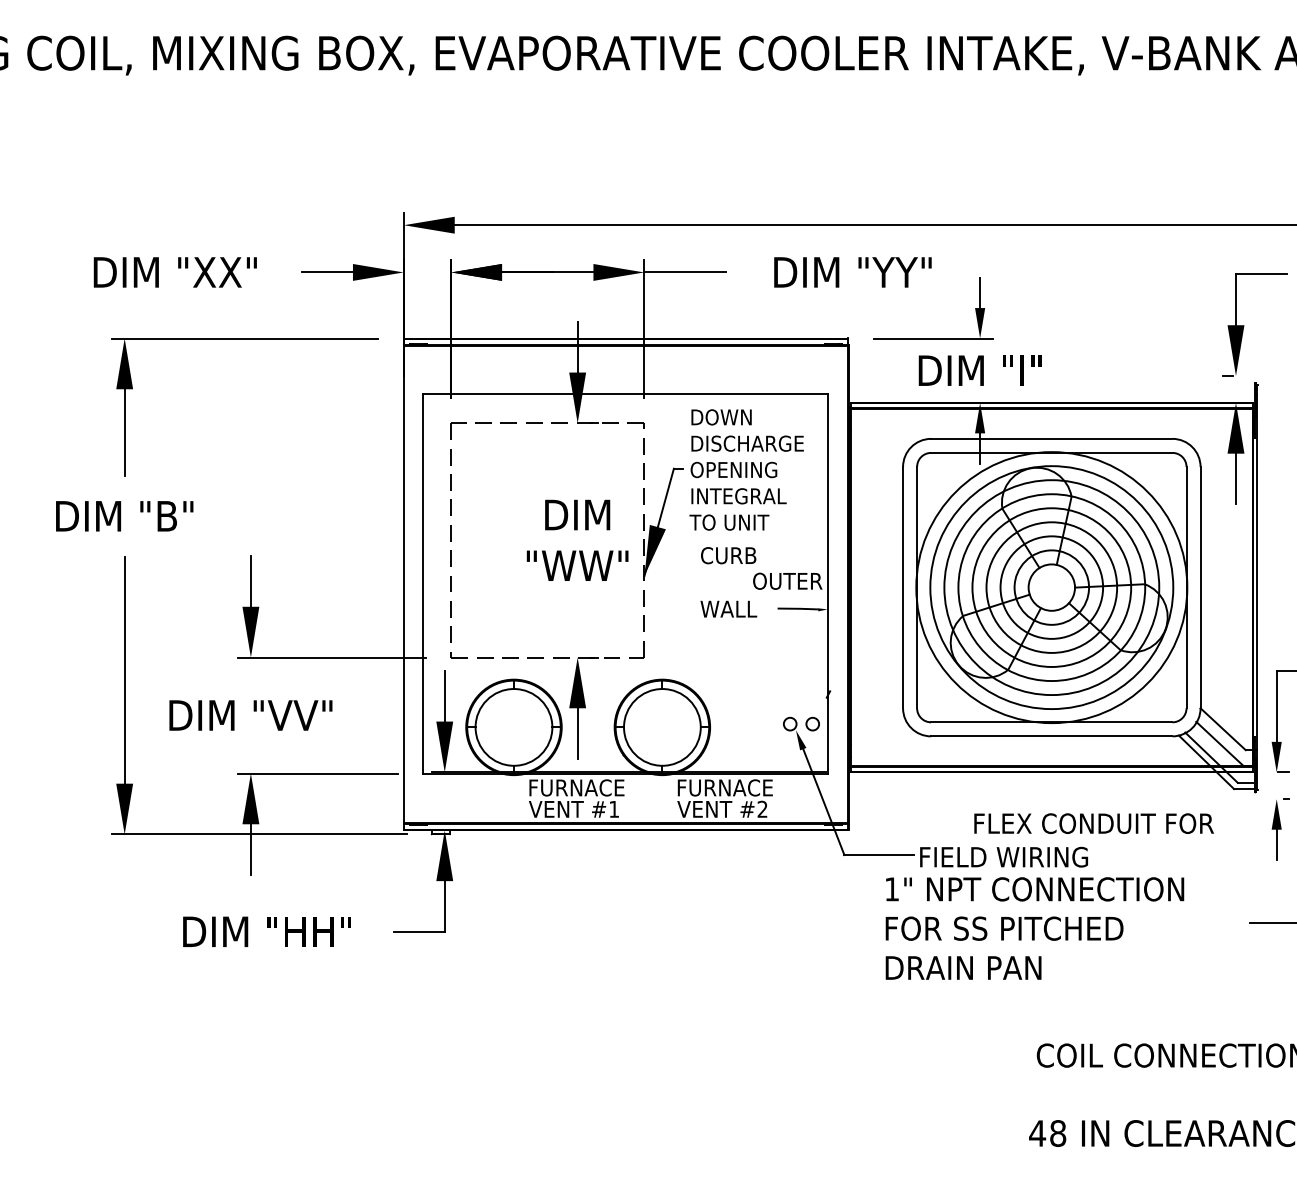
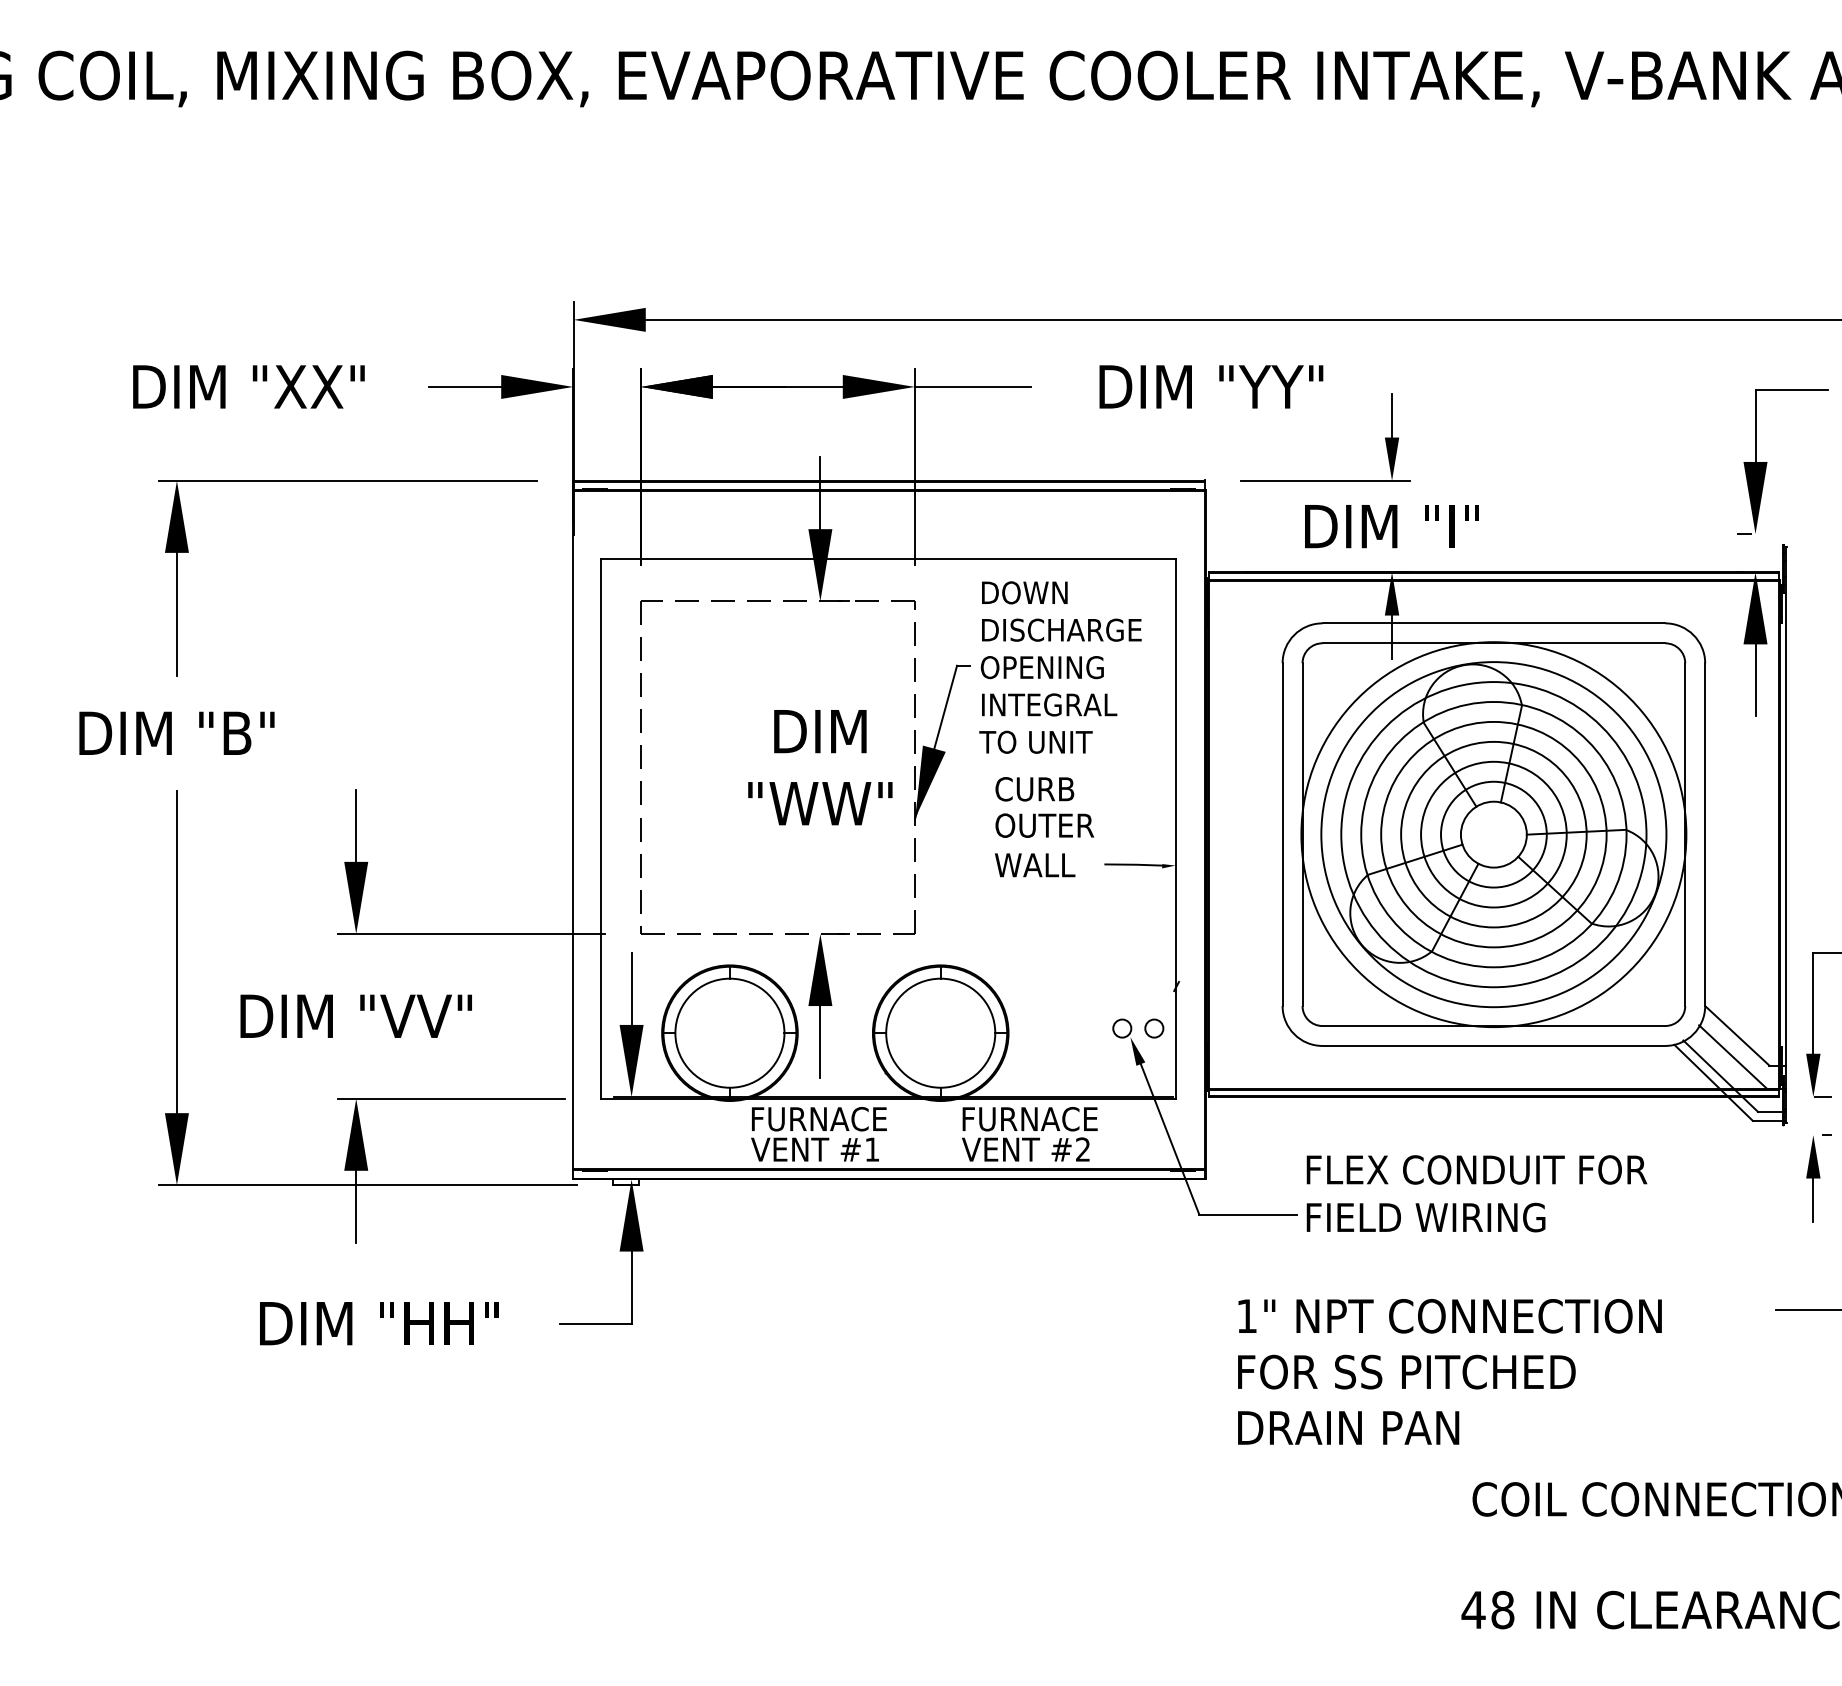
text: (787, 581) -> (1044, 825), moved
text: (1093, 823) -> (1476, 1169), moved
text: (1034, 928) -> (1449, 1371), moved

